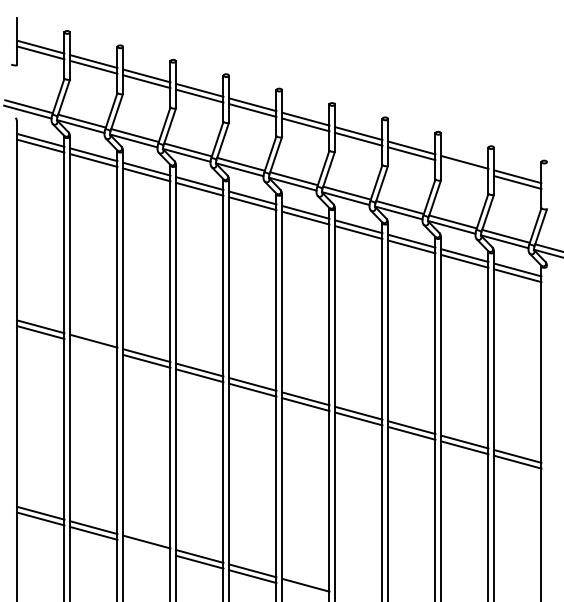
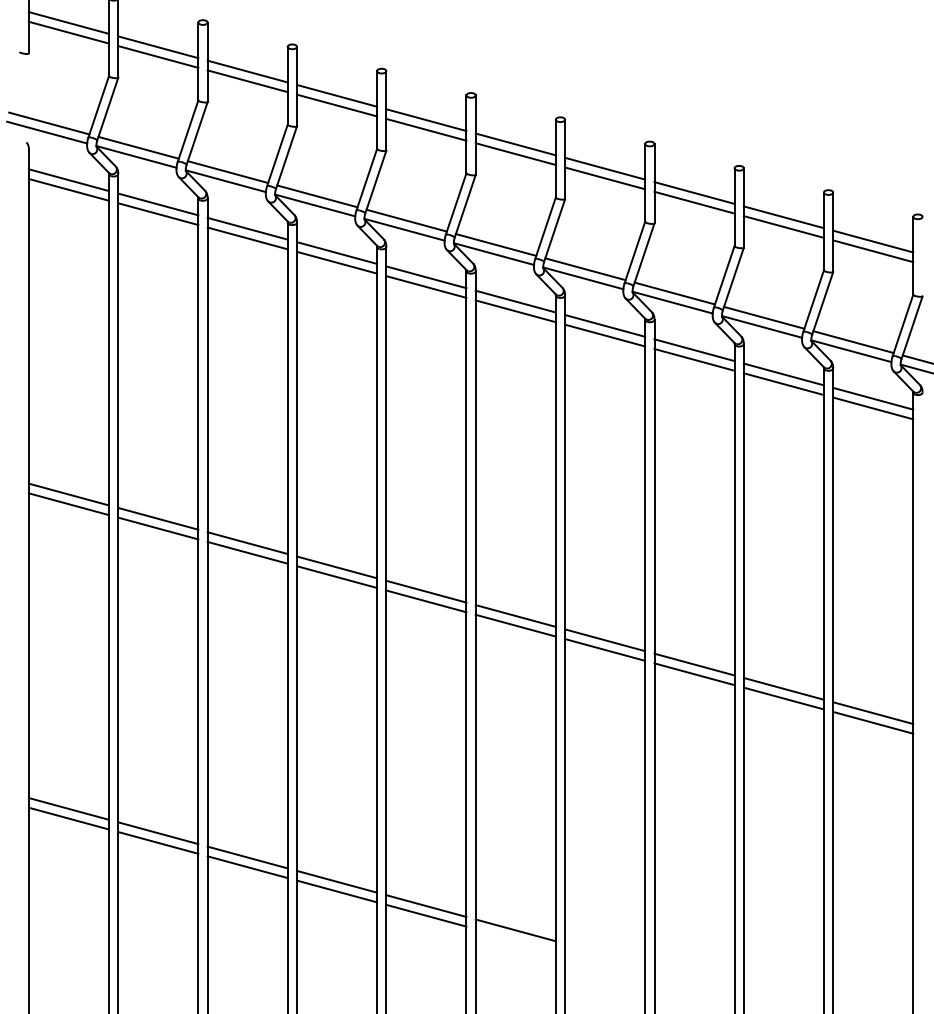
line: (464, 167) -> (783, 225), added
line: (93, 346) -> (157, 527), added
line: (146, 547) -> (247, 866), added

